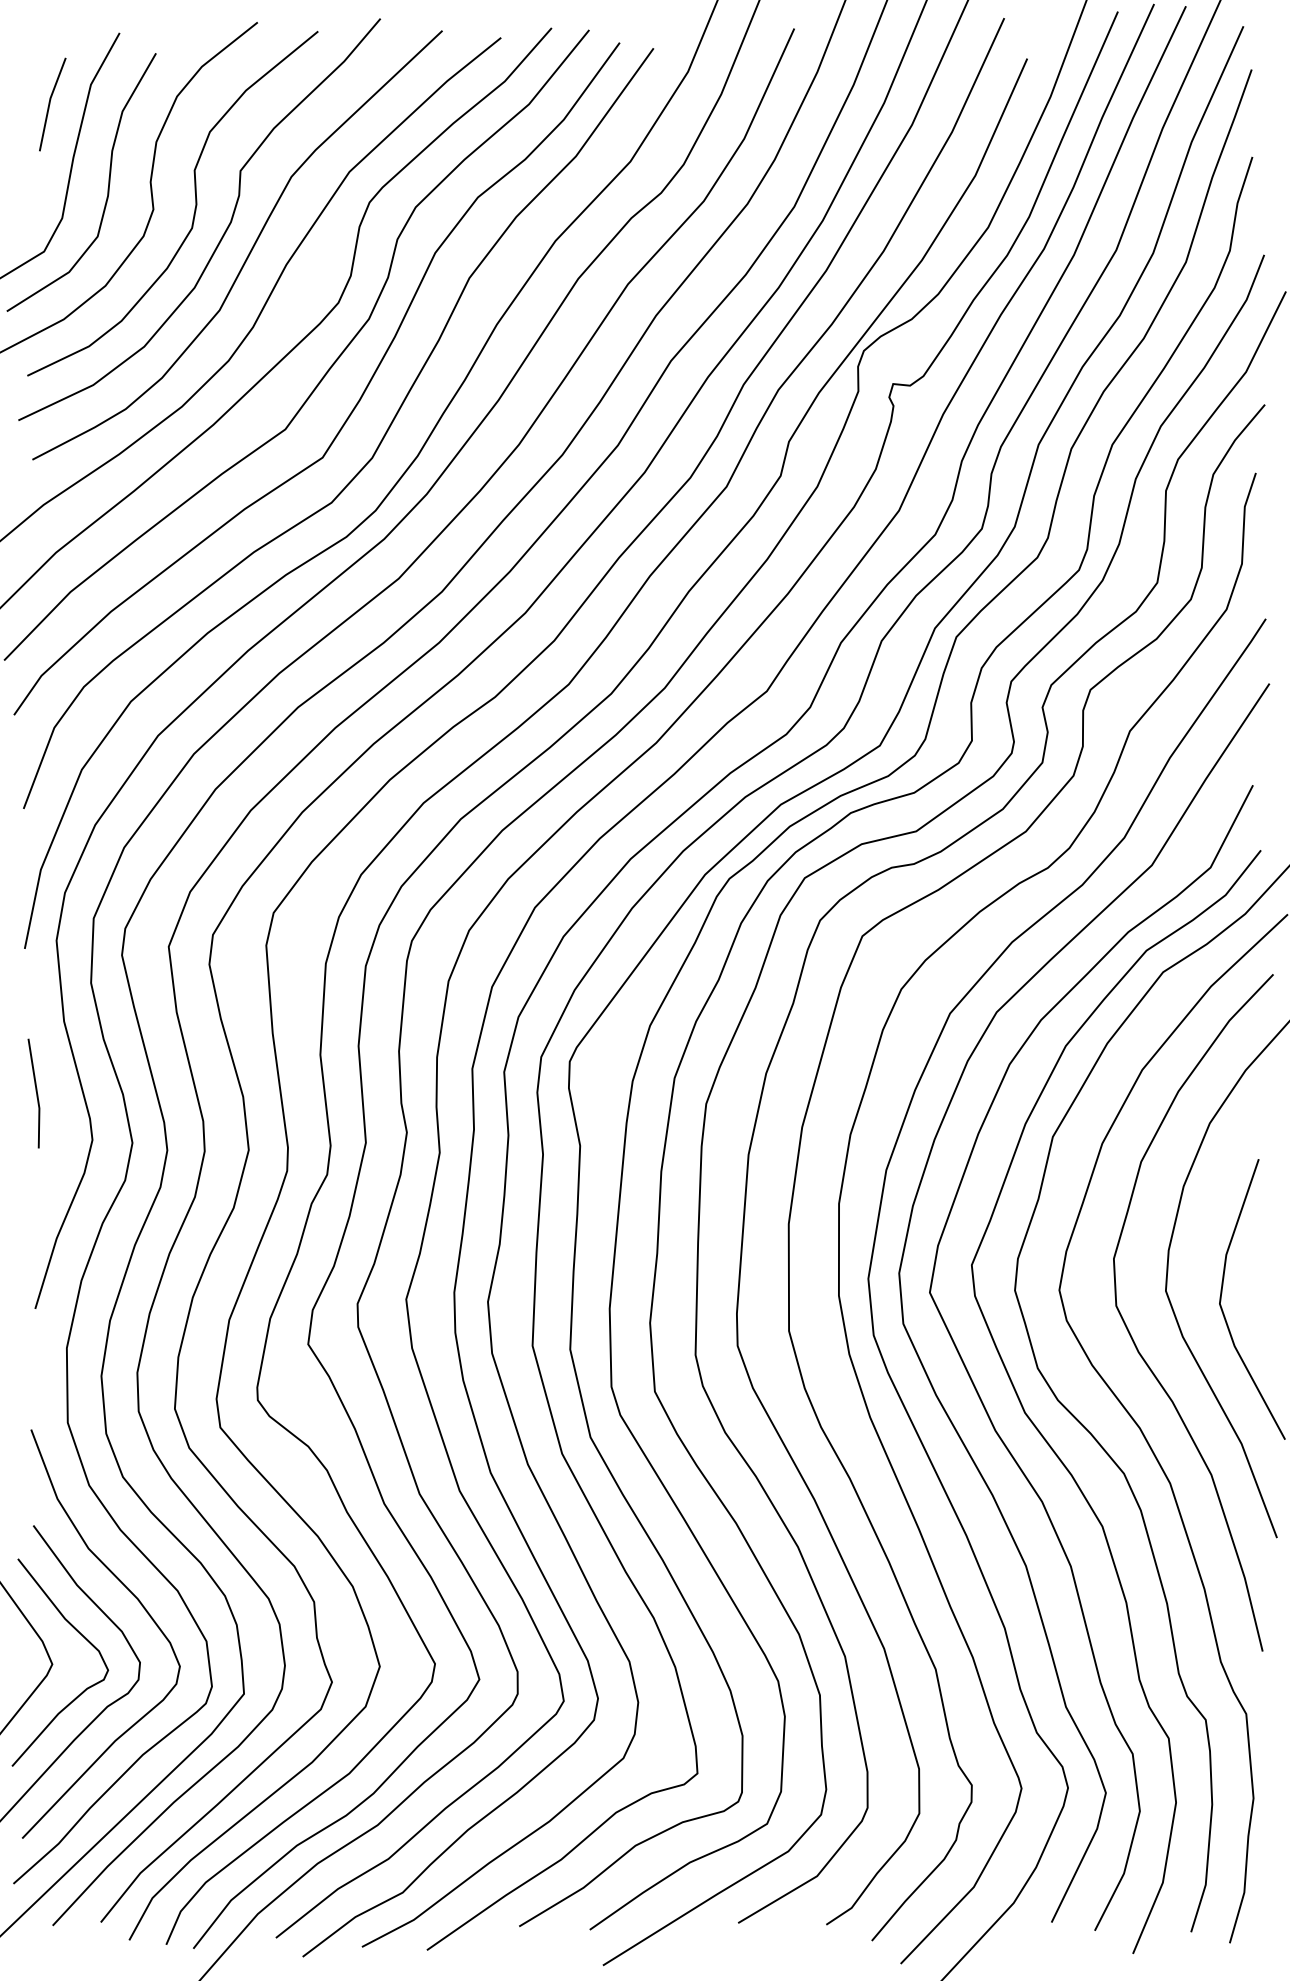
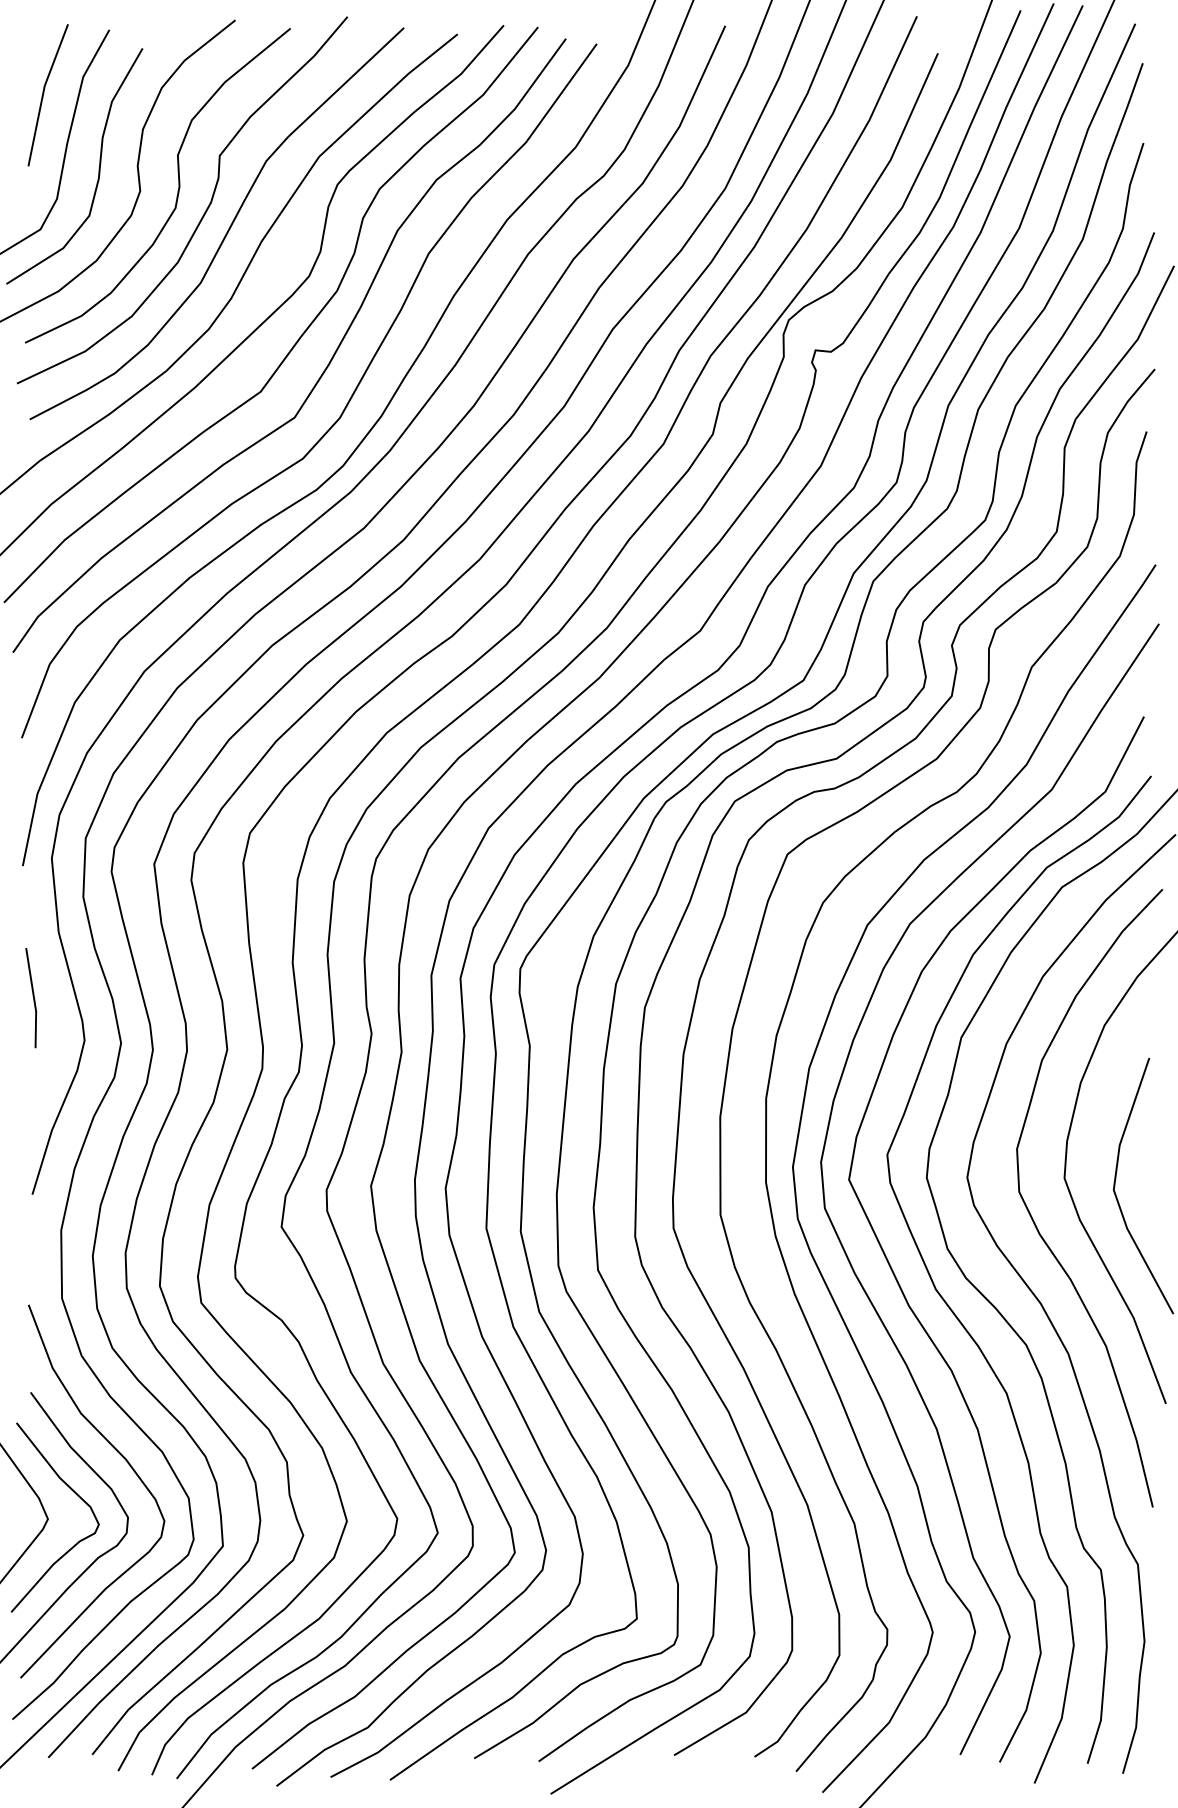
part: (52, 104) -> (48, 95), size x1.67

